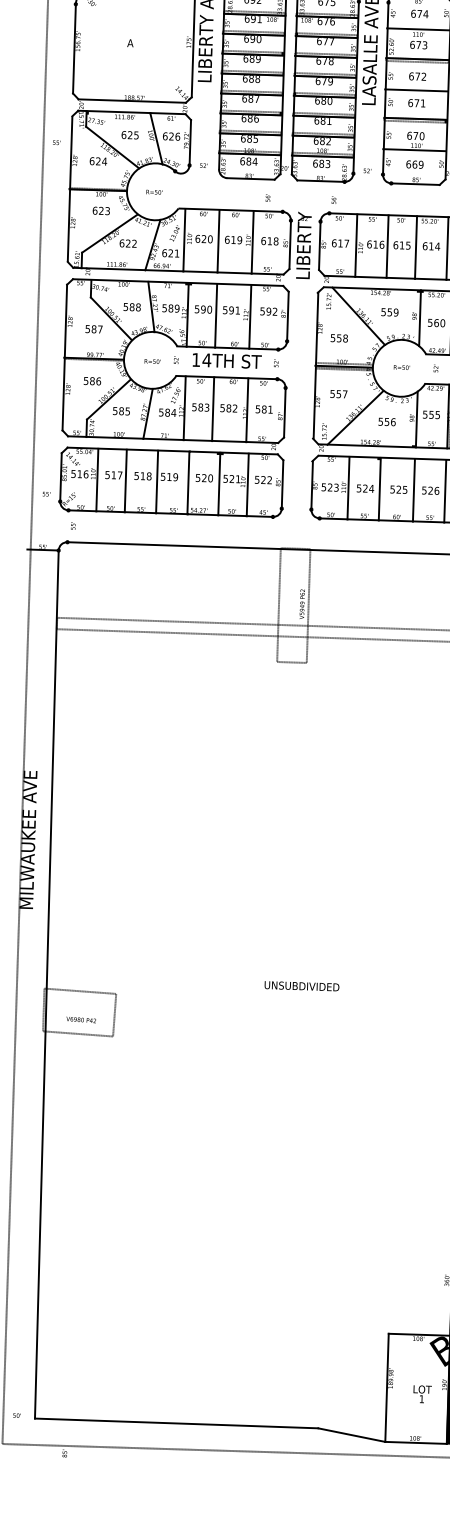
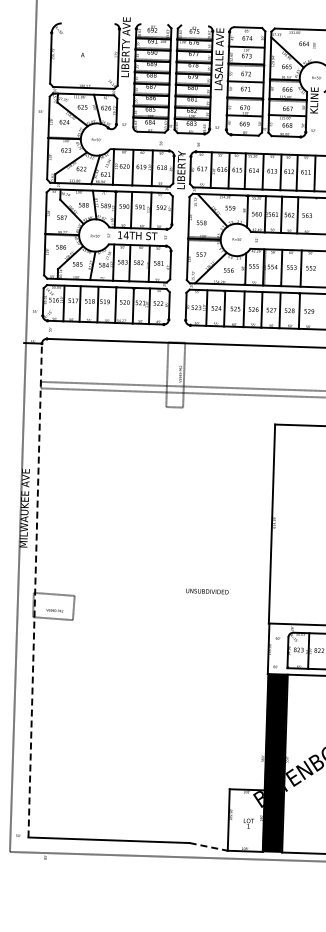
line: (47, 984) -> (35, 590), solid -> dashed
text: (302, 986) -> (207, 591), moved
line: (353, 1436) -> (209, 847), solid -> dashed

